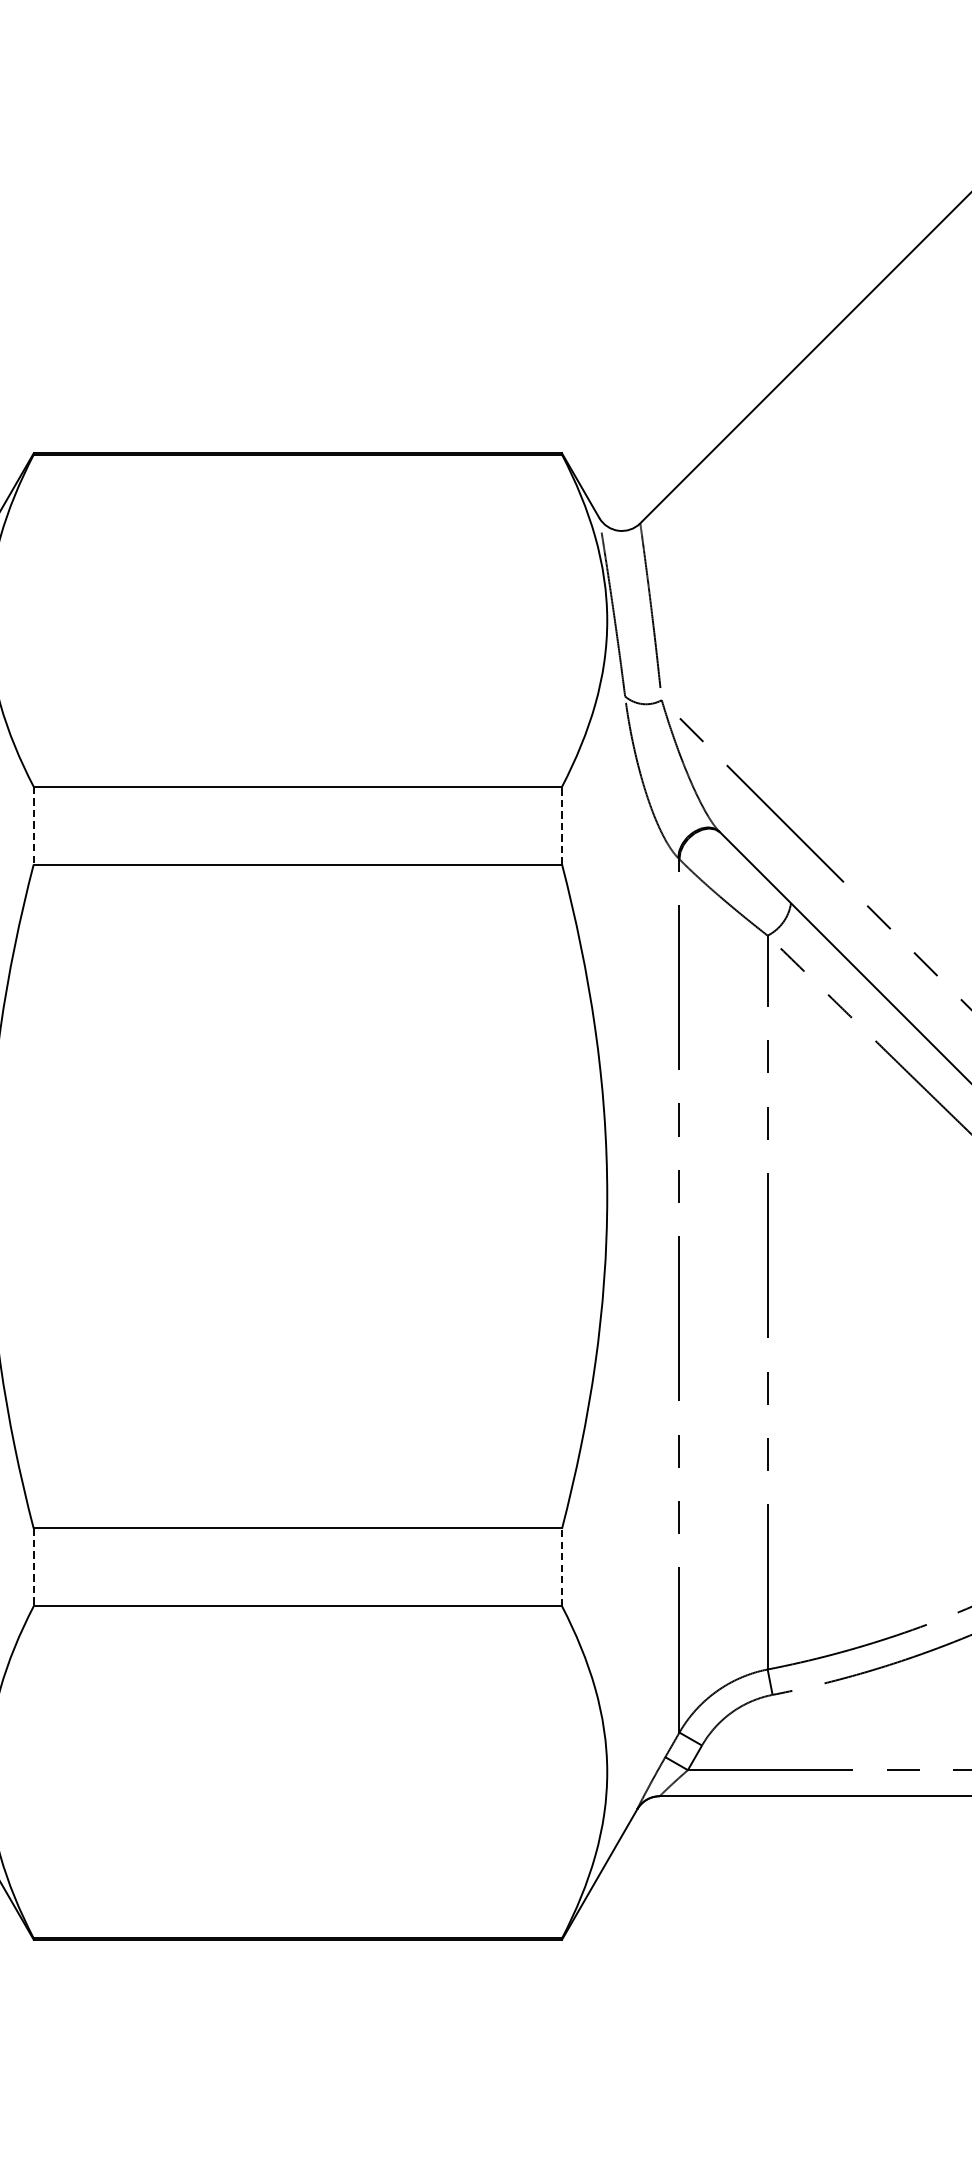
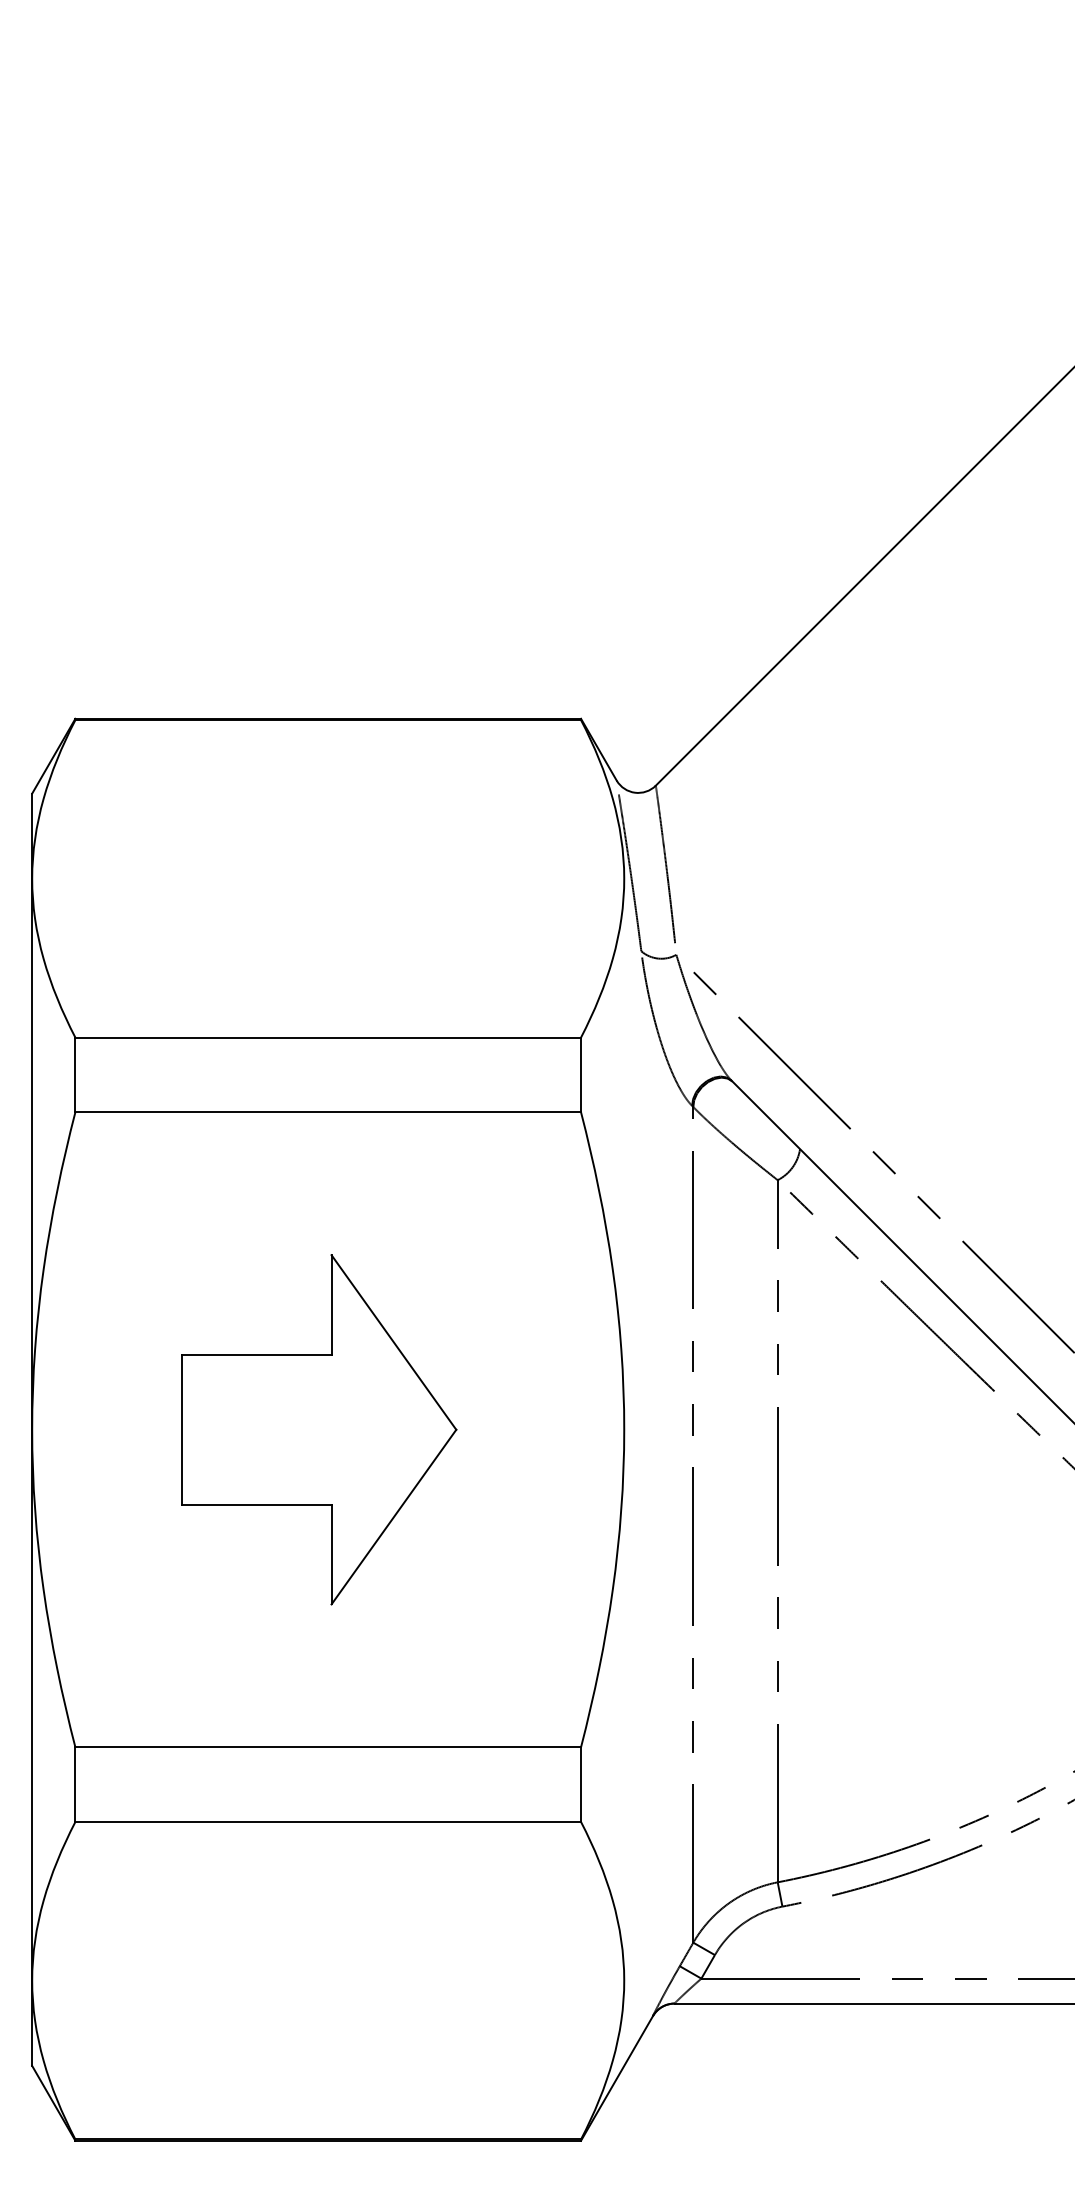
line: (562, 825) -> (581, 1074), dashed -> solid
line: (33, 826) -> (75, 1075), dashed -> solid
part: (288, 1196) -> (319, 1429), added
line: (562, 1567) -> (581, 1784), dashed -> solid
line: (33, 1568) -> (75, 1785), dashed -> solid

